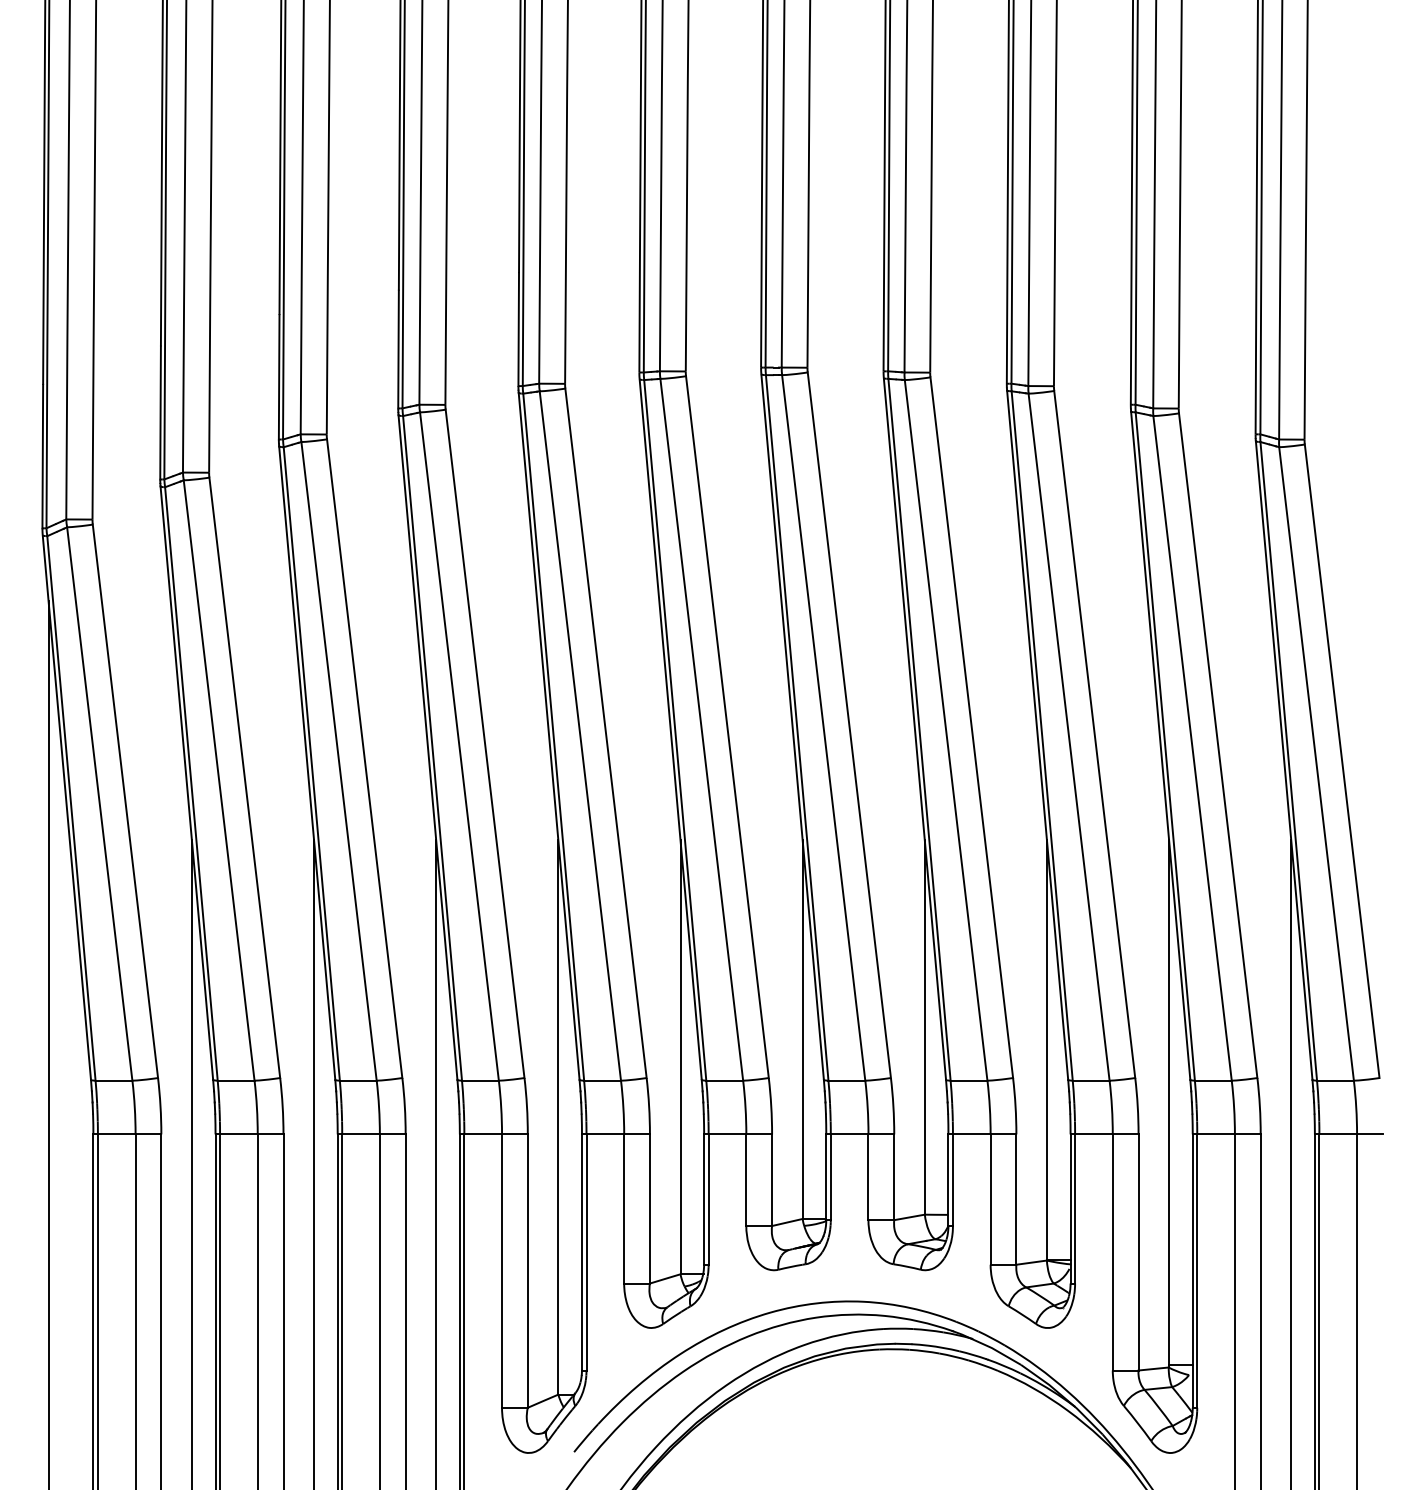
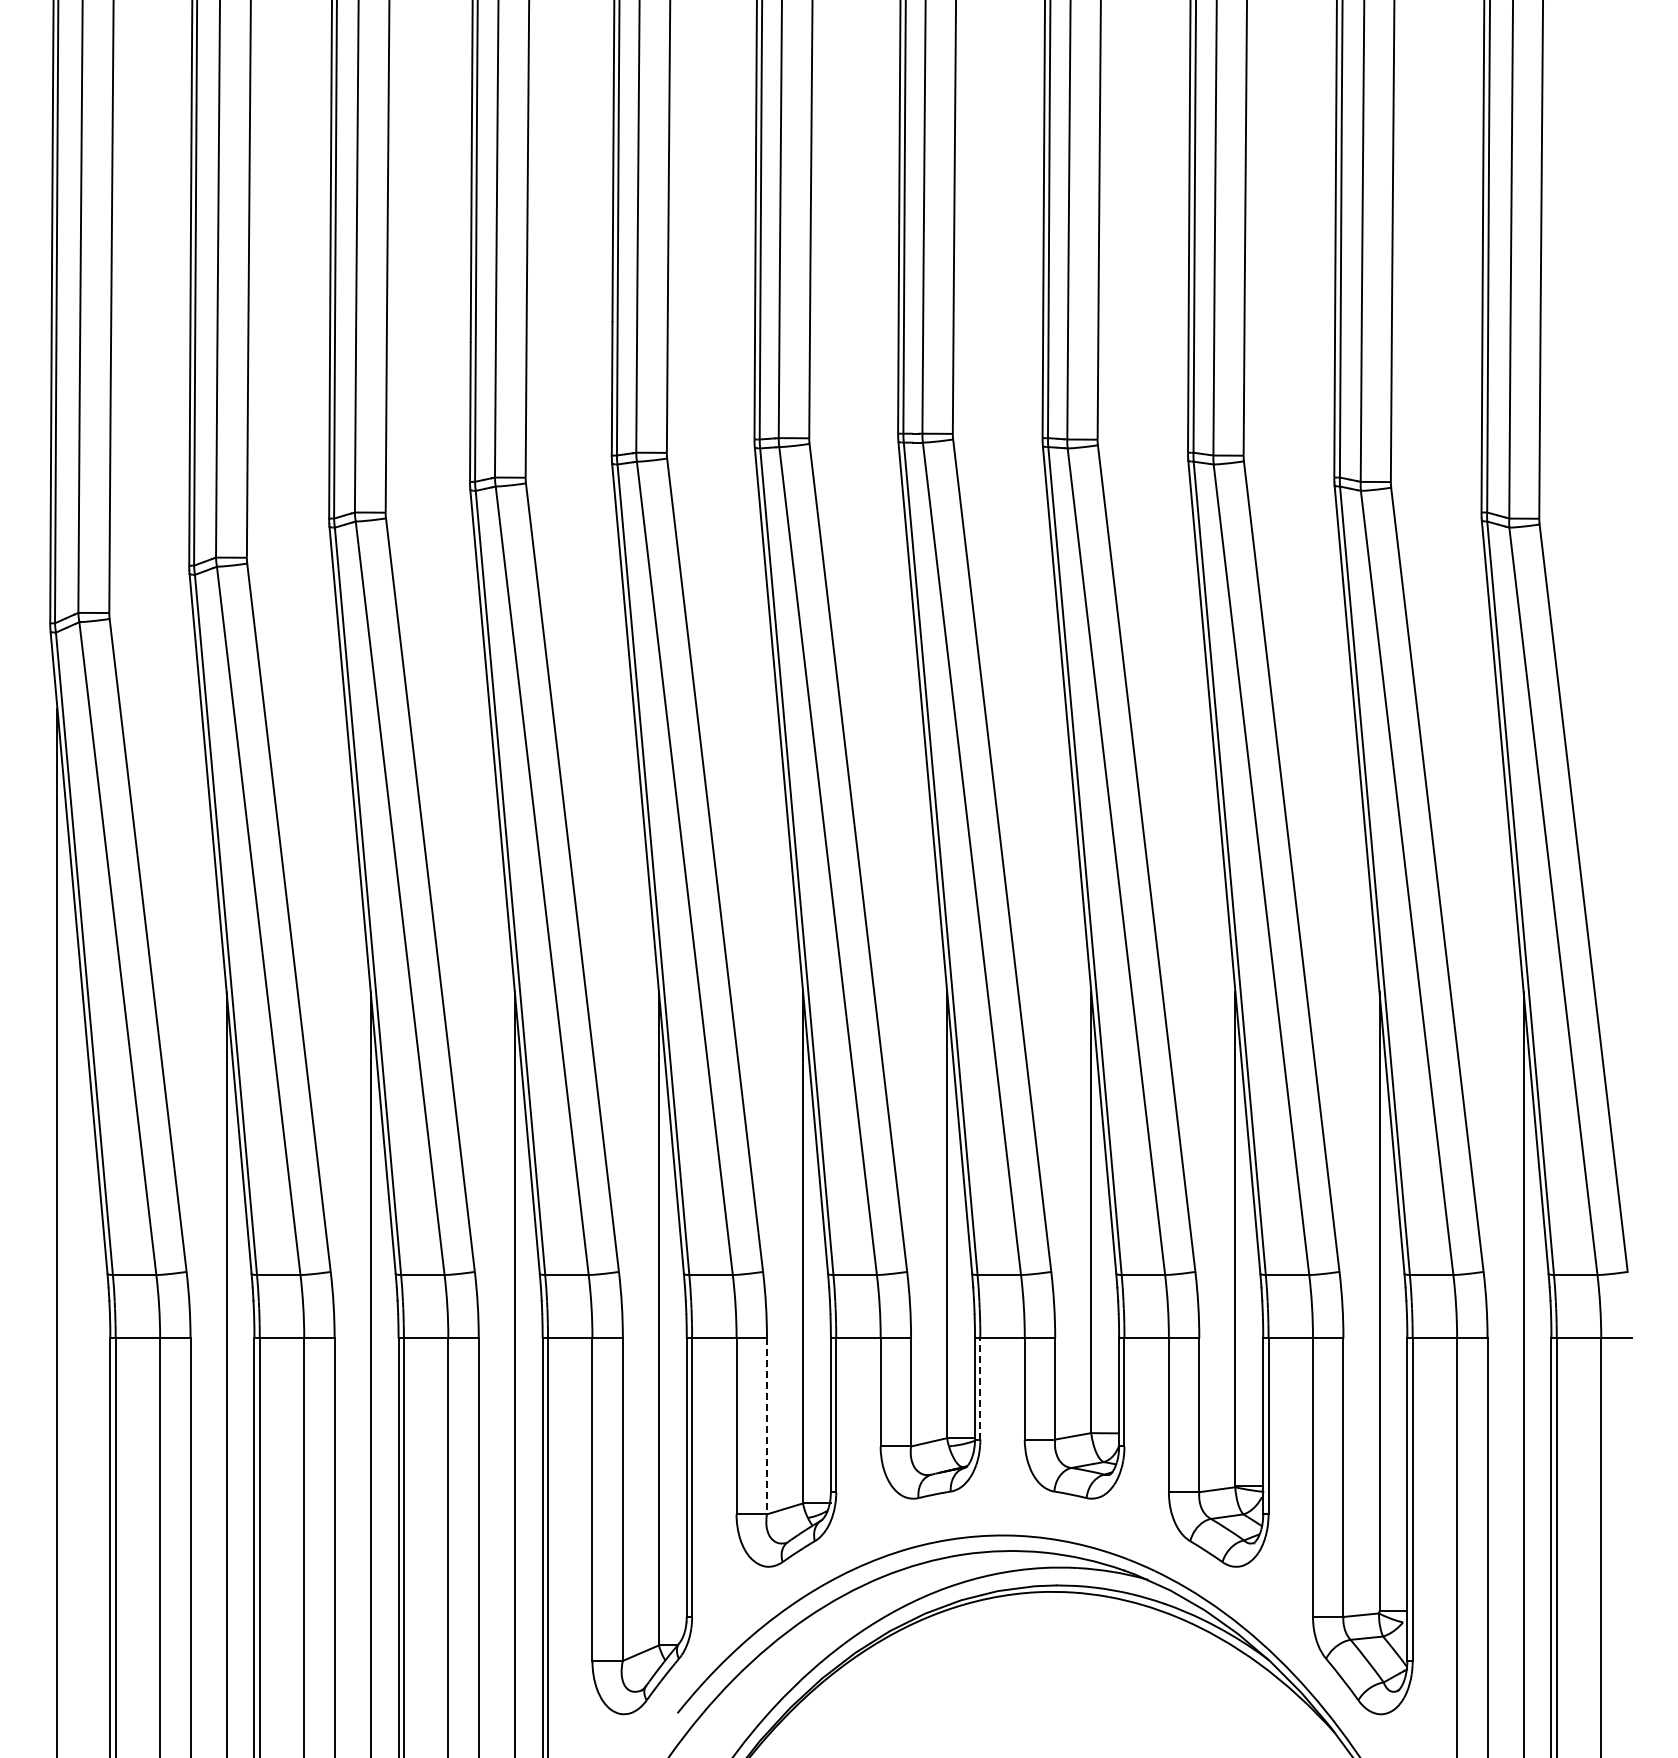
line: (830, 1177) -> (980, 1389), solid -> dashed
line: (649, 1209) -> (766, 1426), solid -> dashed

